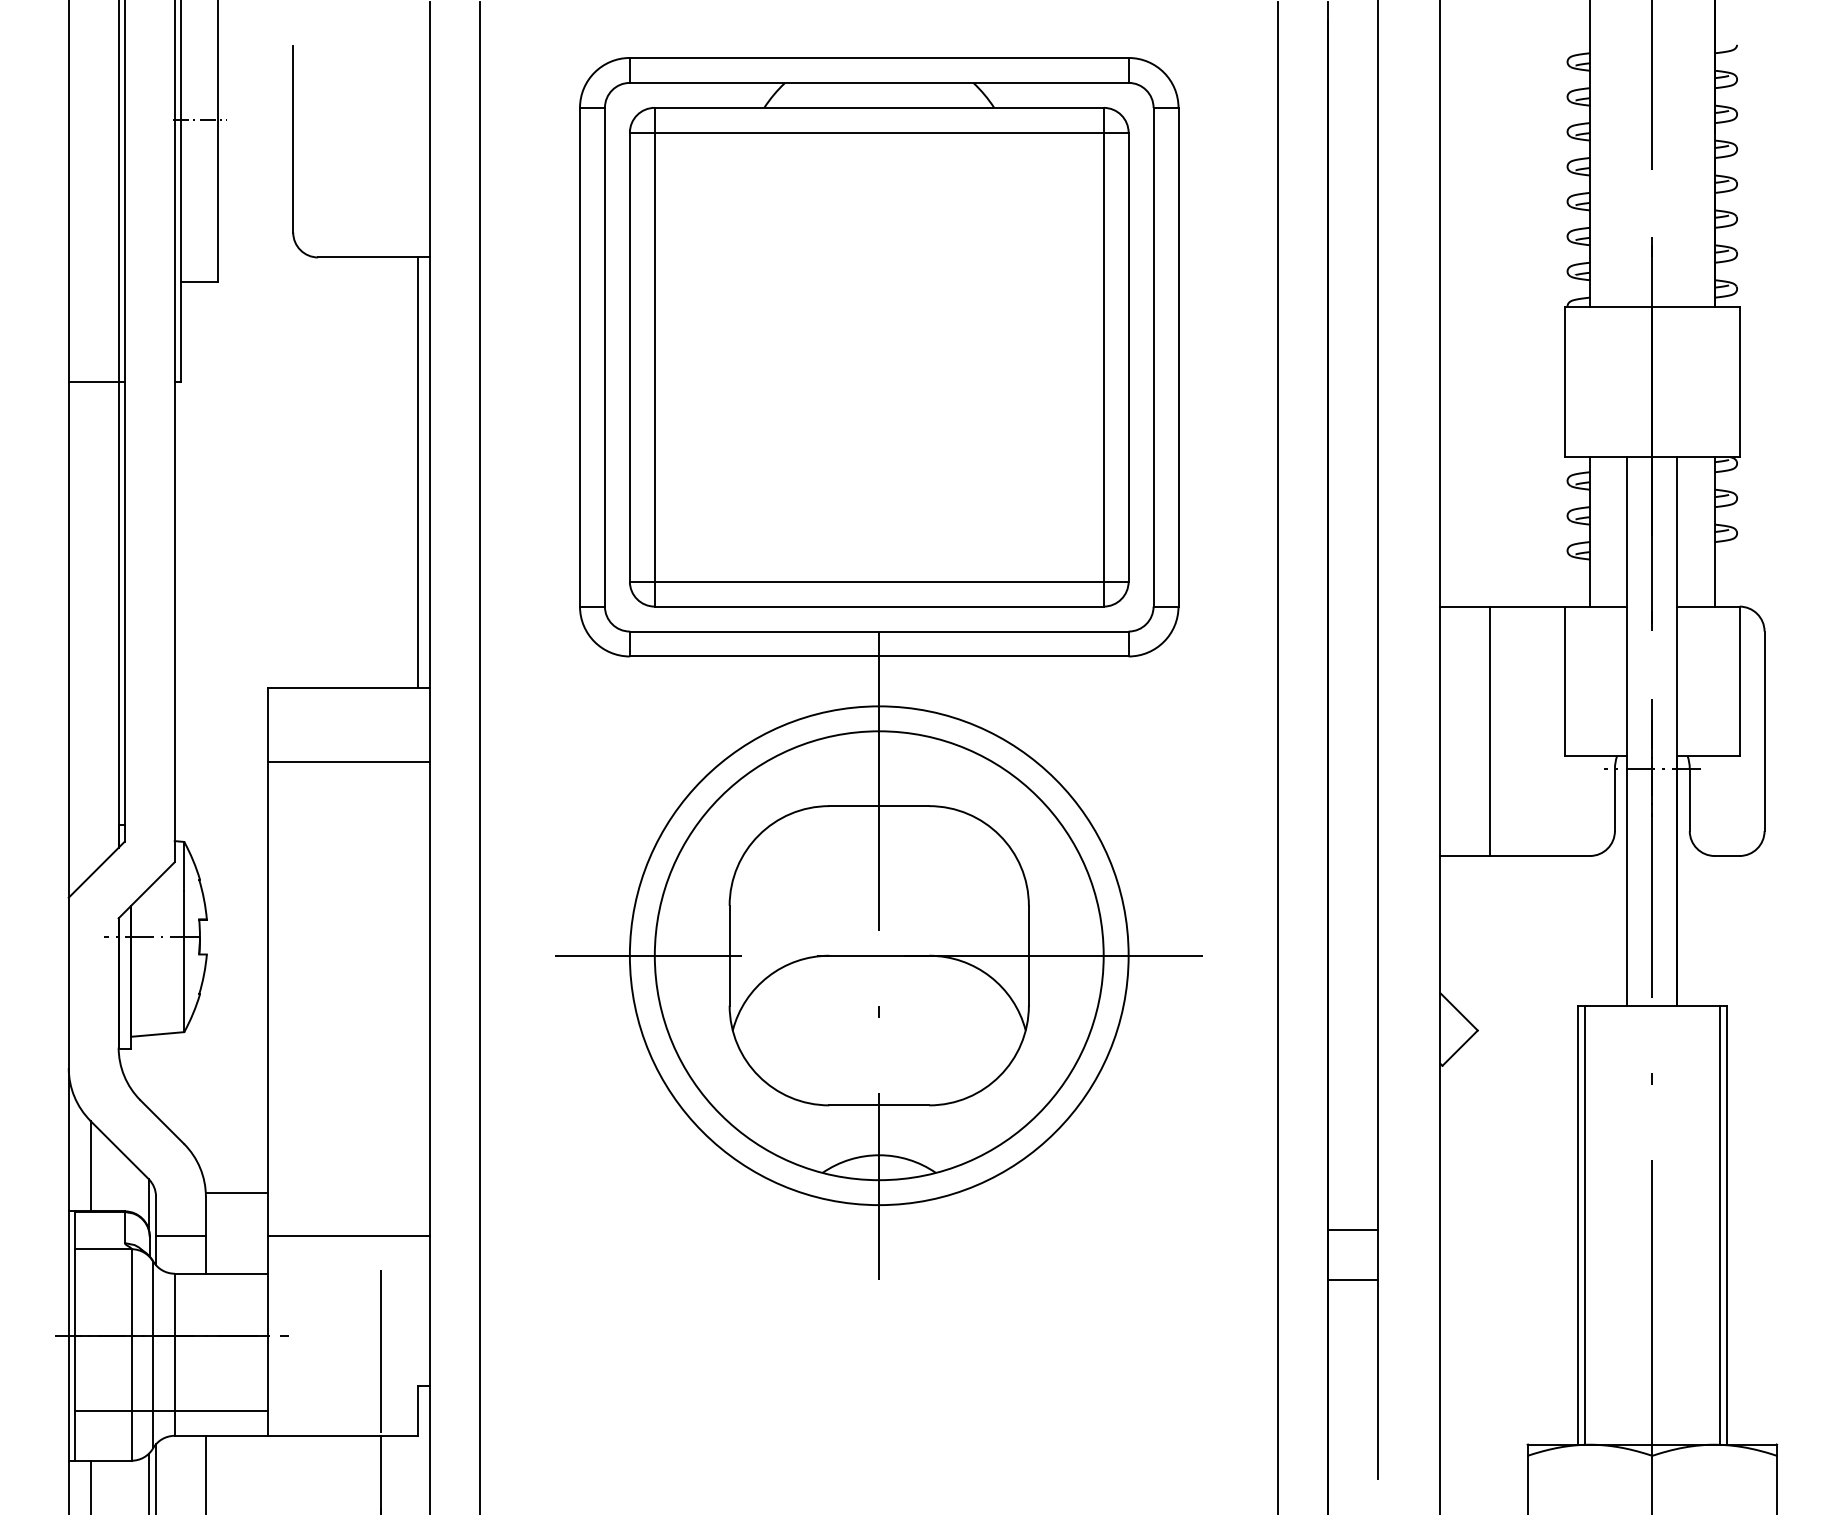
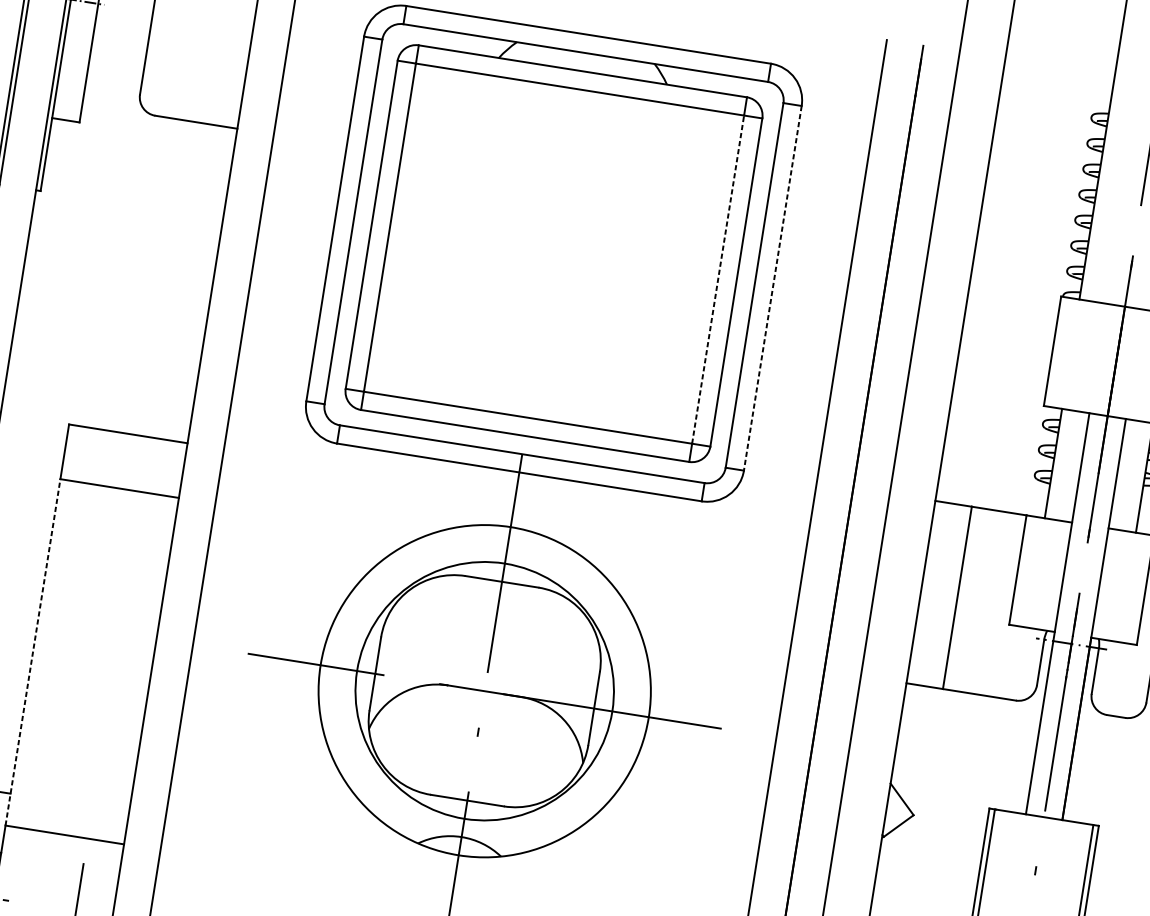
line: (1103, 356) -> (718, 279), solid -> dashed
line: (1178, 357) -> (772, 288), solid -> dashed
line: (417, 472) -> (203, 284), removed
circle: (878, 955) -> (484, 690), size x0.7
line: (268, 999) -> (33, 652), solid -> dashed

